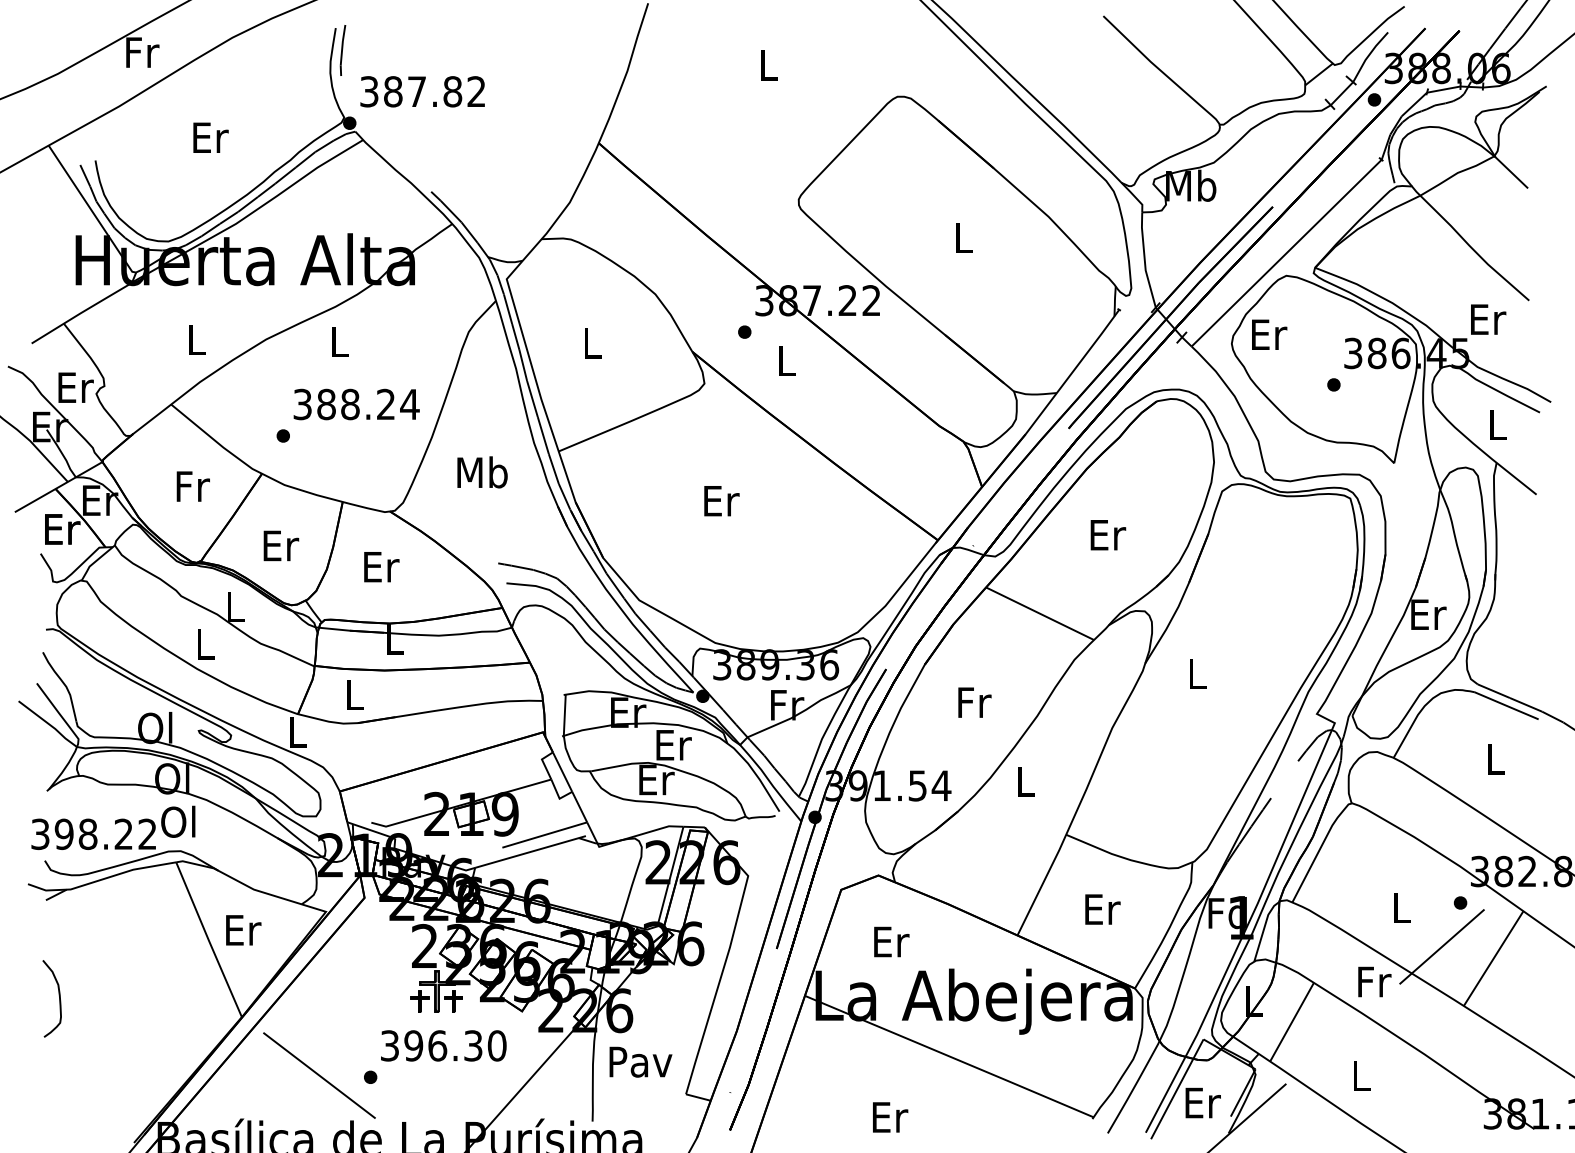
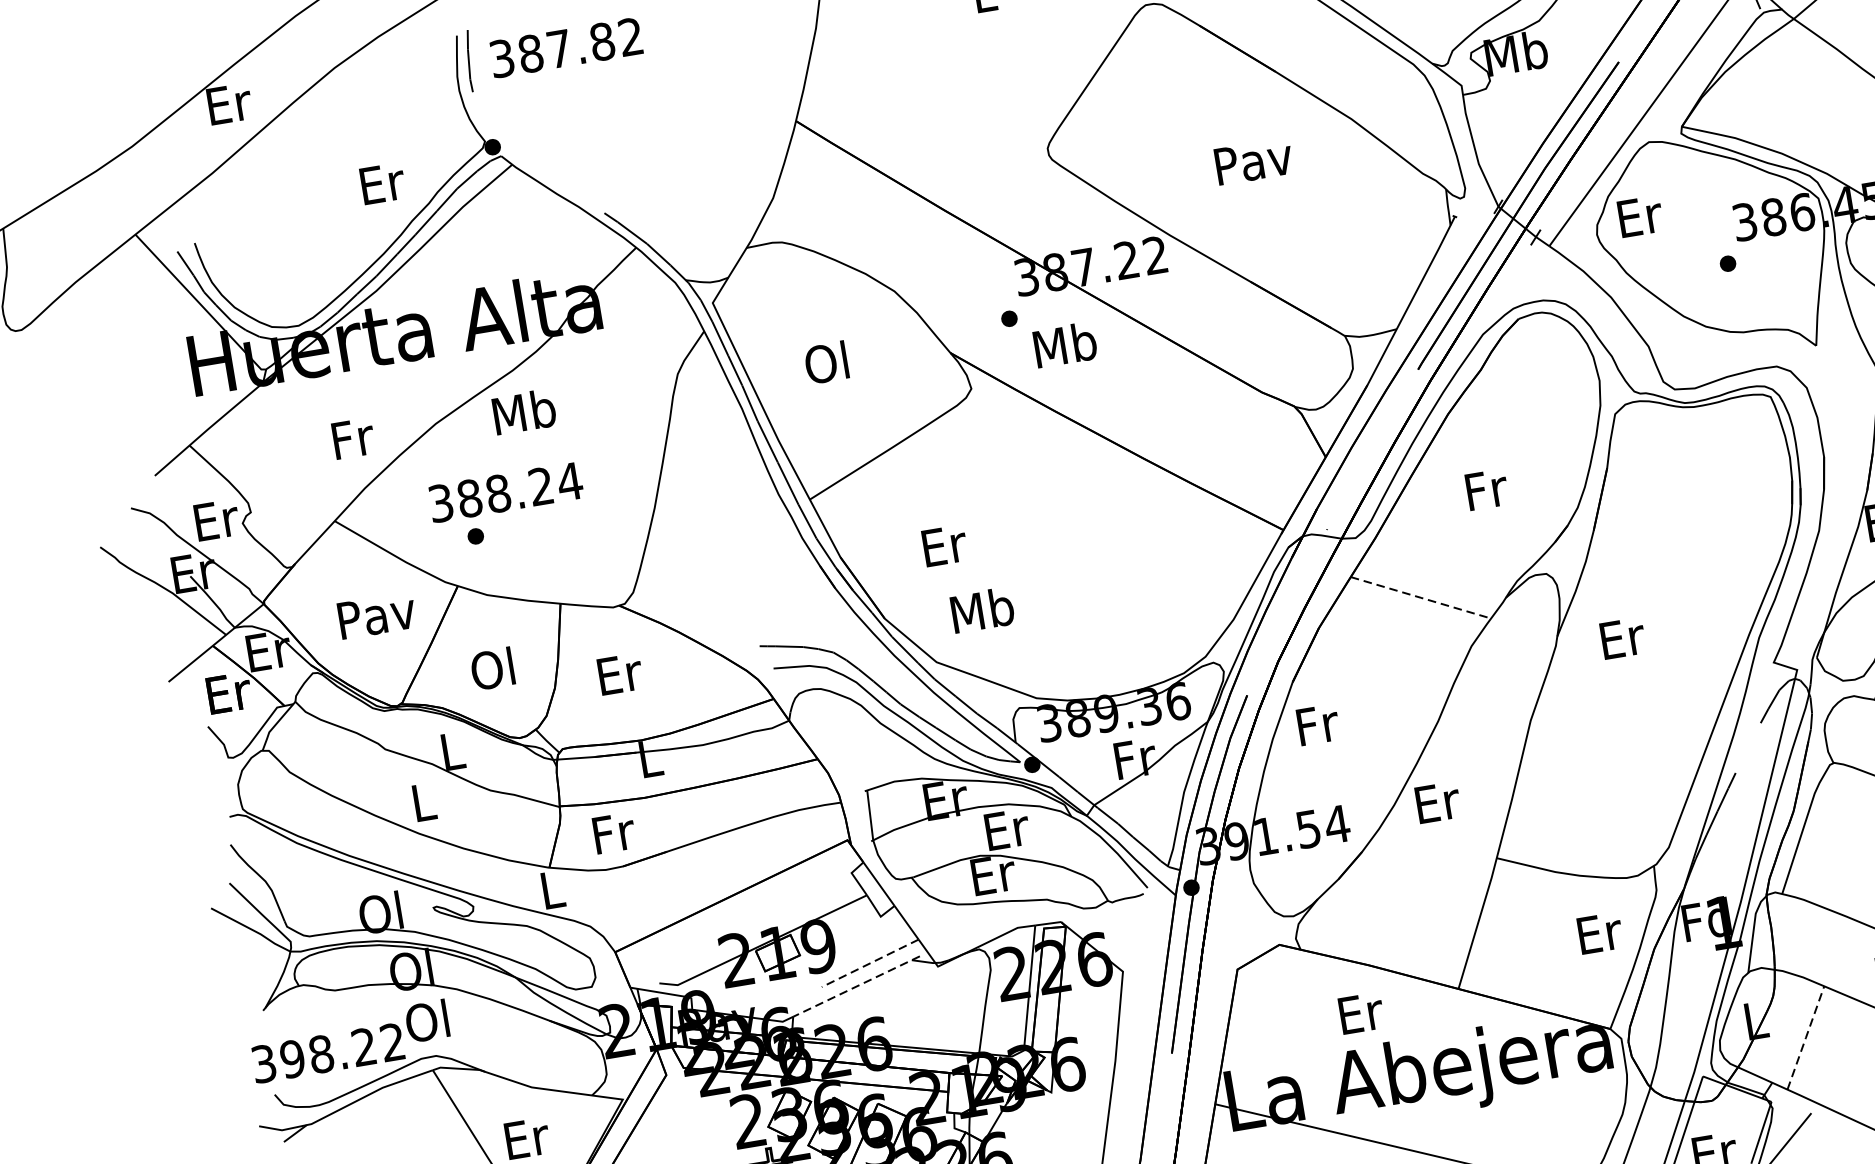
text: (142, 52) -> (229, 103), Fr -> Er
text: (422, 91) -> (565, 47), moved
text: (210, 137) -> (382, 183), moved
text: (963, 237) -> (1253, 161), L -> Pav
text: (197, 340) -> (353, 438), L -> Fr
text: (339, 341) -> (524, 411), L -> Mb
text: (590, 342) -> (826, 362), L -> Ol
text: (786, 360) -> (1065, 344), L -> Mb
text: (356, 404) -> (505, 492), moved
text: (482, 472) -> (982, 610), moved
text: (192, 486) -> (376, 615), Fr -> Pav
text: (721, 501) -> (944, 546), moved
text: (1108, 535) -> (1487, 490), Er -> Fr
text: (280, 545) -> (494, 668), Er -> Ol
line: (1040, 613) -> (1421, 597), solid -> dashed
text: (1197, 673) -> (1622, 637), L -> Er
text: (355, 694) -> (614, 832), L -> Fr
text: (974, 702) -> (1317, 724), moved
text: (1026, 781) -> (1438, 802), L -> Er
line: (544, 835) -> (870, 963), solid -> dashed
line: (530, 851) -> (856, 985), solid -> dashed
text: (1102, 909) -> (1599, 933), moved
text: (891, 941) -> (1361, 1012), moved
line: (1292, 1022) -> (1806, 1038), solid -> dashed

